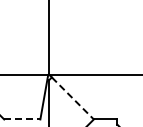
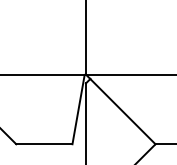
line: (72, 98) -> (122, 111), dashed -> solid
line: (22, 119) -> (44, 144), dashed -> solid

